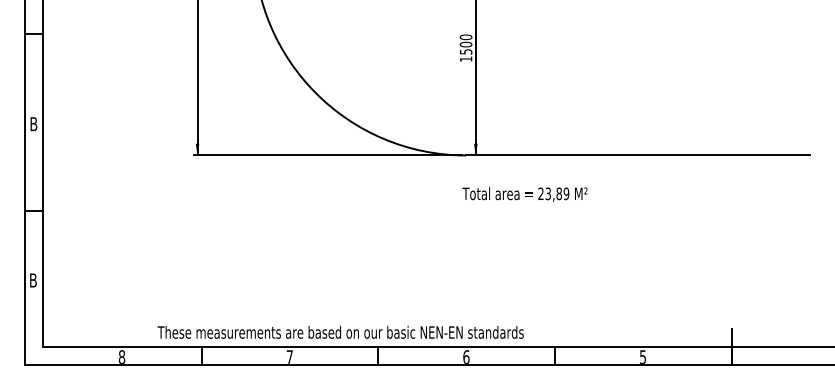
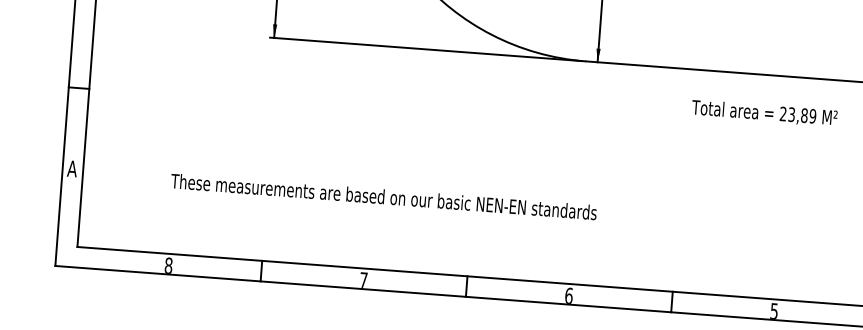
text: (524, 194) -> (764, 113), moved
text: (33, 280) -> (72, 168), B -> A
text: (340, 331) -> (383, 195), moved

